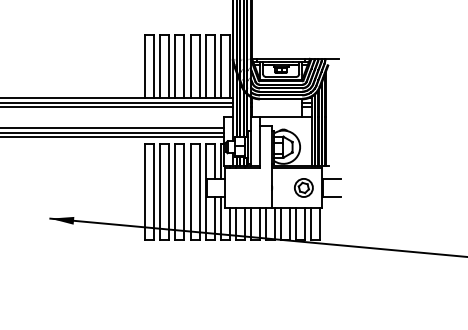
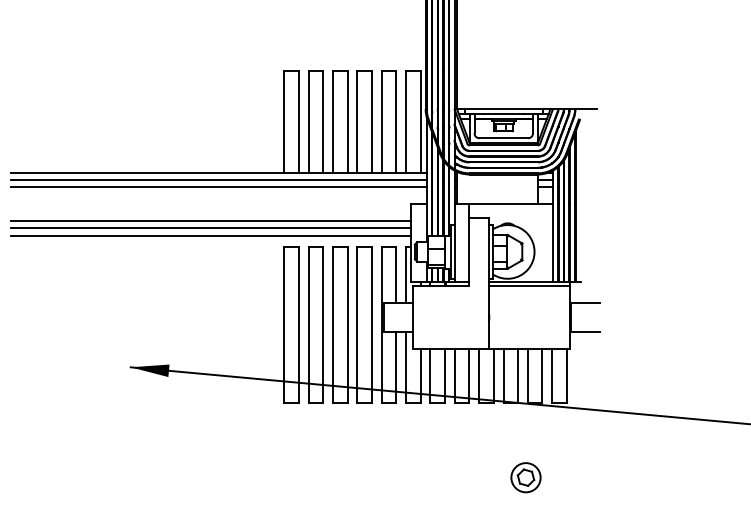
part: (303, 187) -> (525, 476), moved

